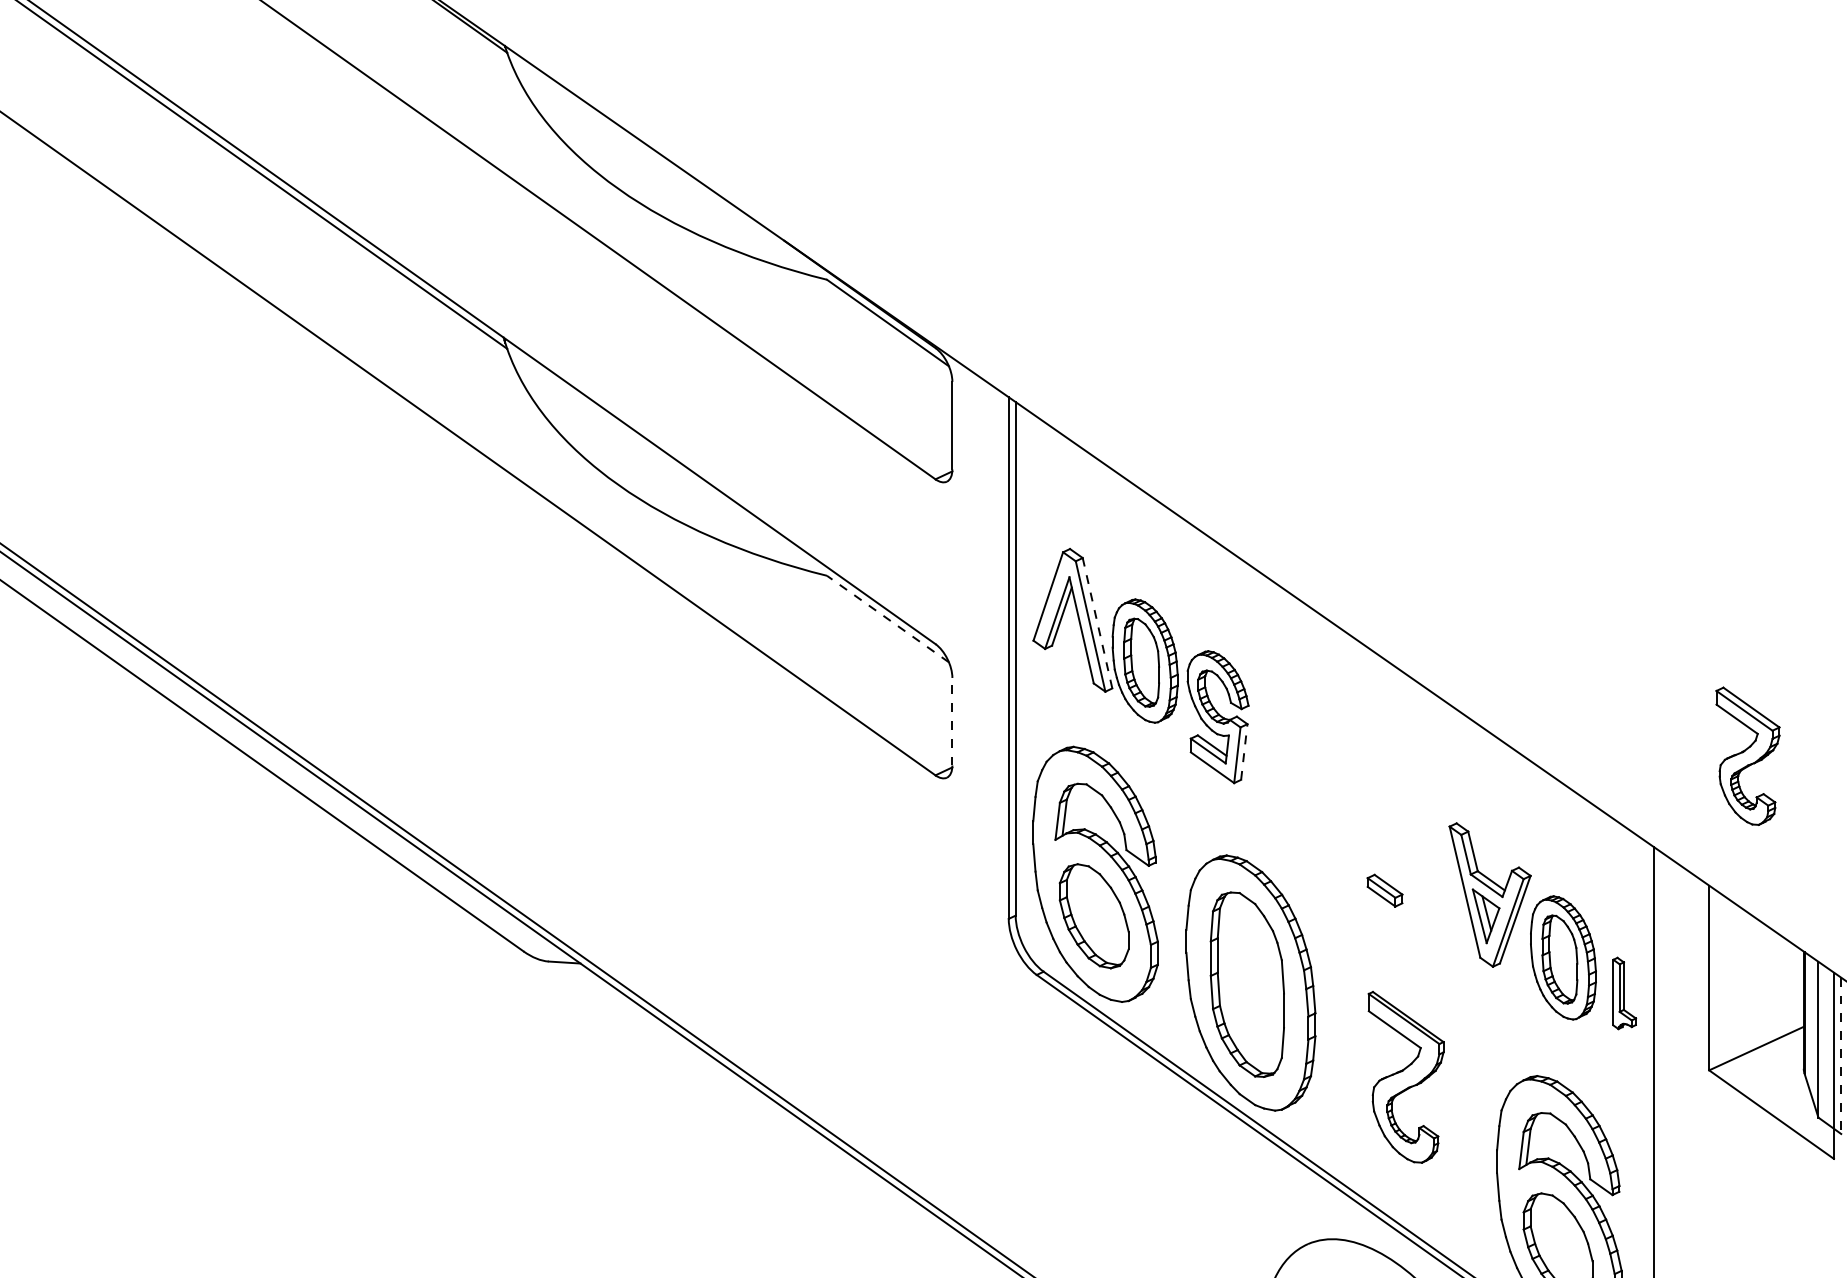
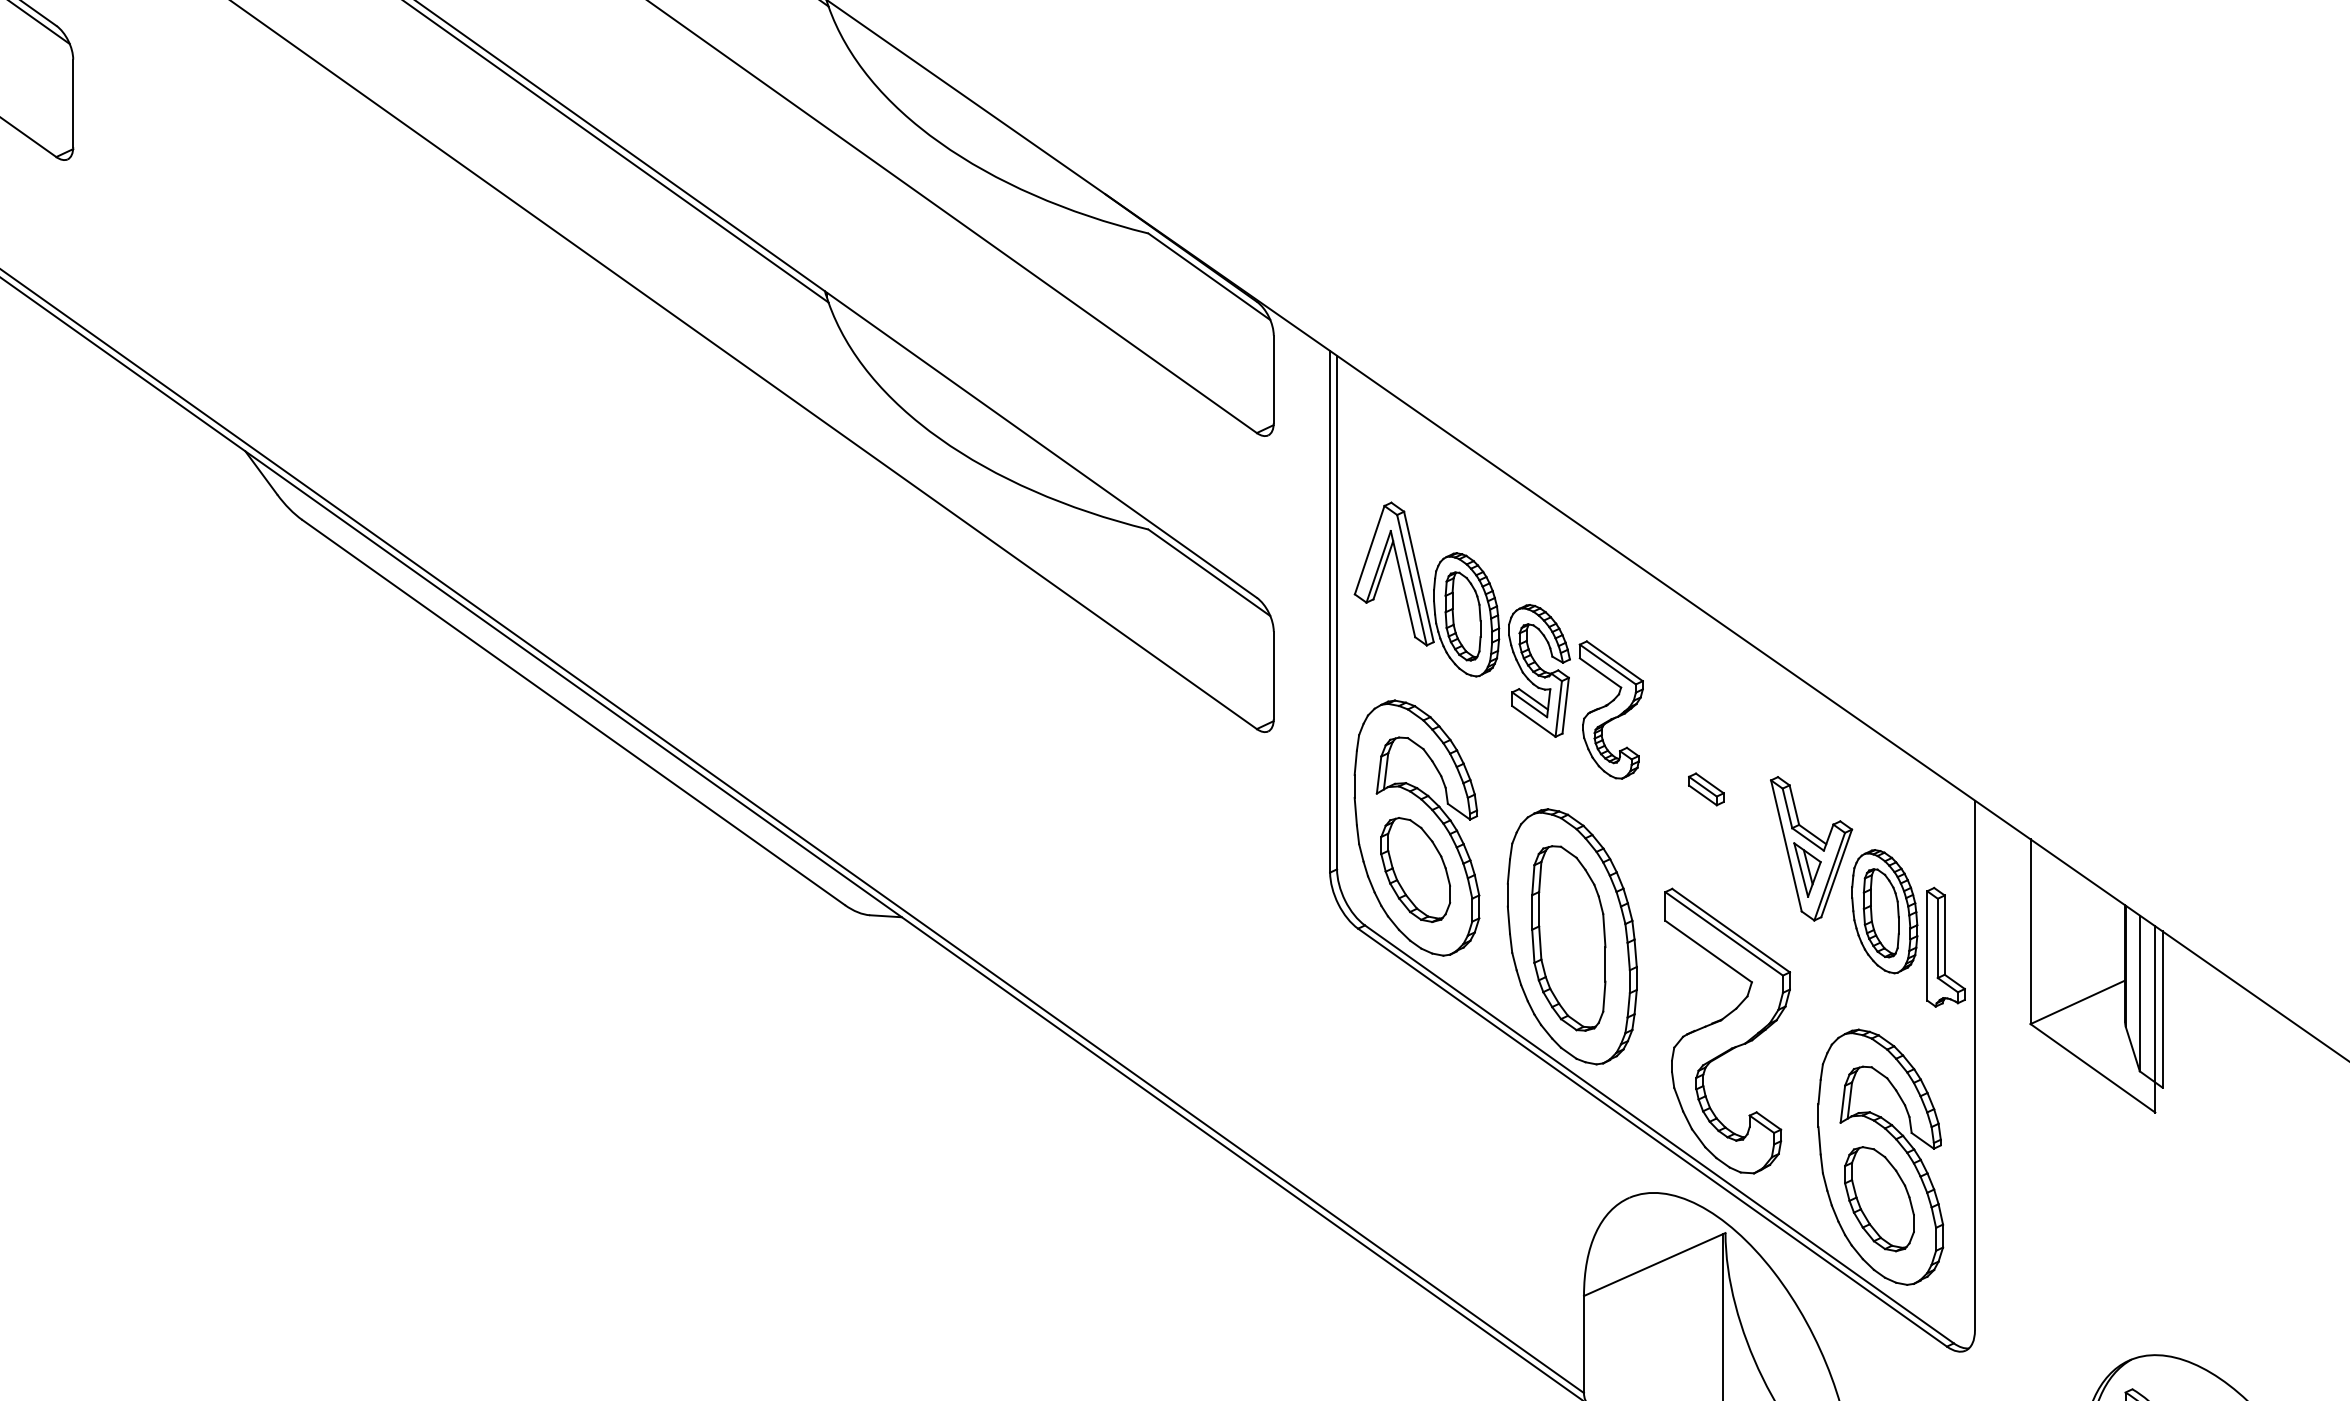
line: (888, 618) -> (1209, 572), dashed -> solid
line: (1097, 622) -> (1418, 576), dashed -> solid
line: (952, 721) -> (1273, 675), dashed -> solid
line: (1244, 751) -> (1565, 705), dashed -> solid
part: (1747, 755) -> (1610, 709), moved
part: (1385, 890) -> (1706, 789), moved
part: (1624, 992) -> (1945, 946), size x1.67
line: (1841, 1056) -> (2162, 1010), dashed -> solid
part: (1406, 1076) -> (1727, 1030), size x1.67

